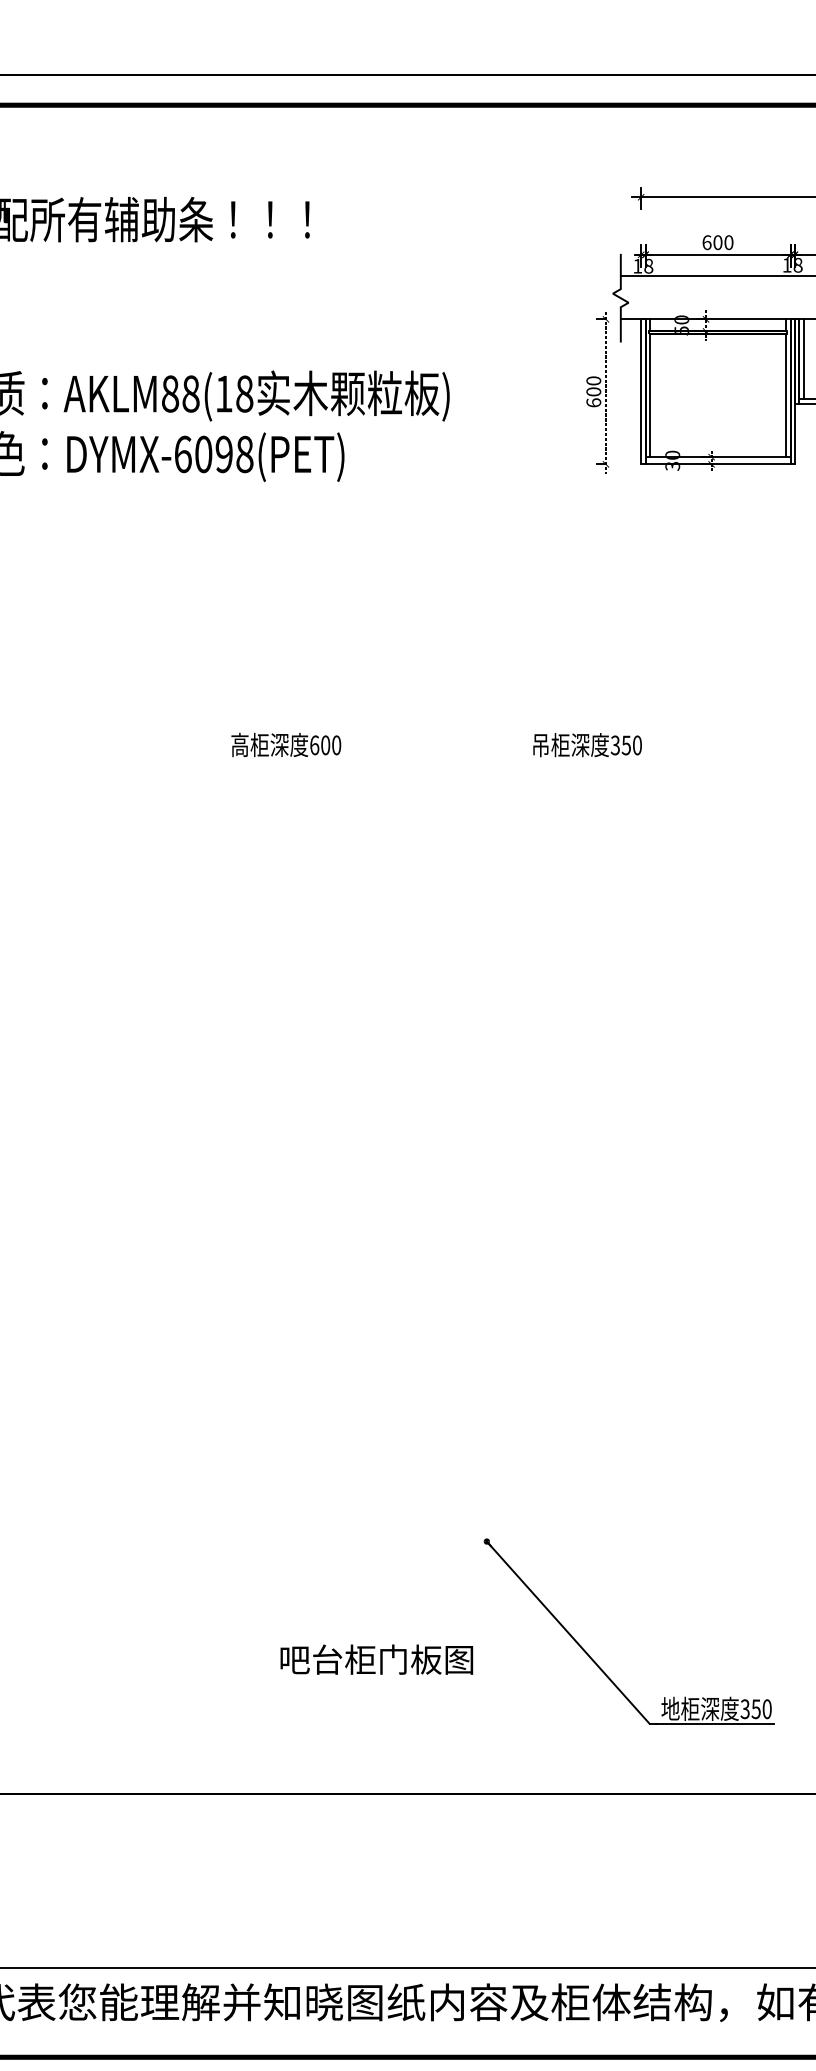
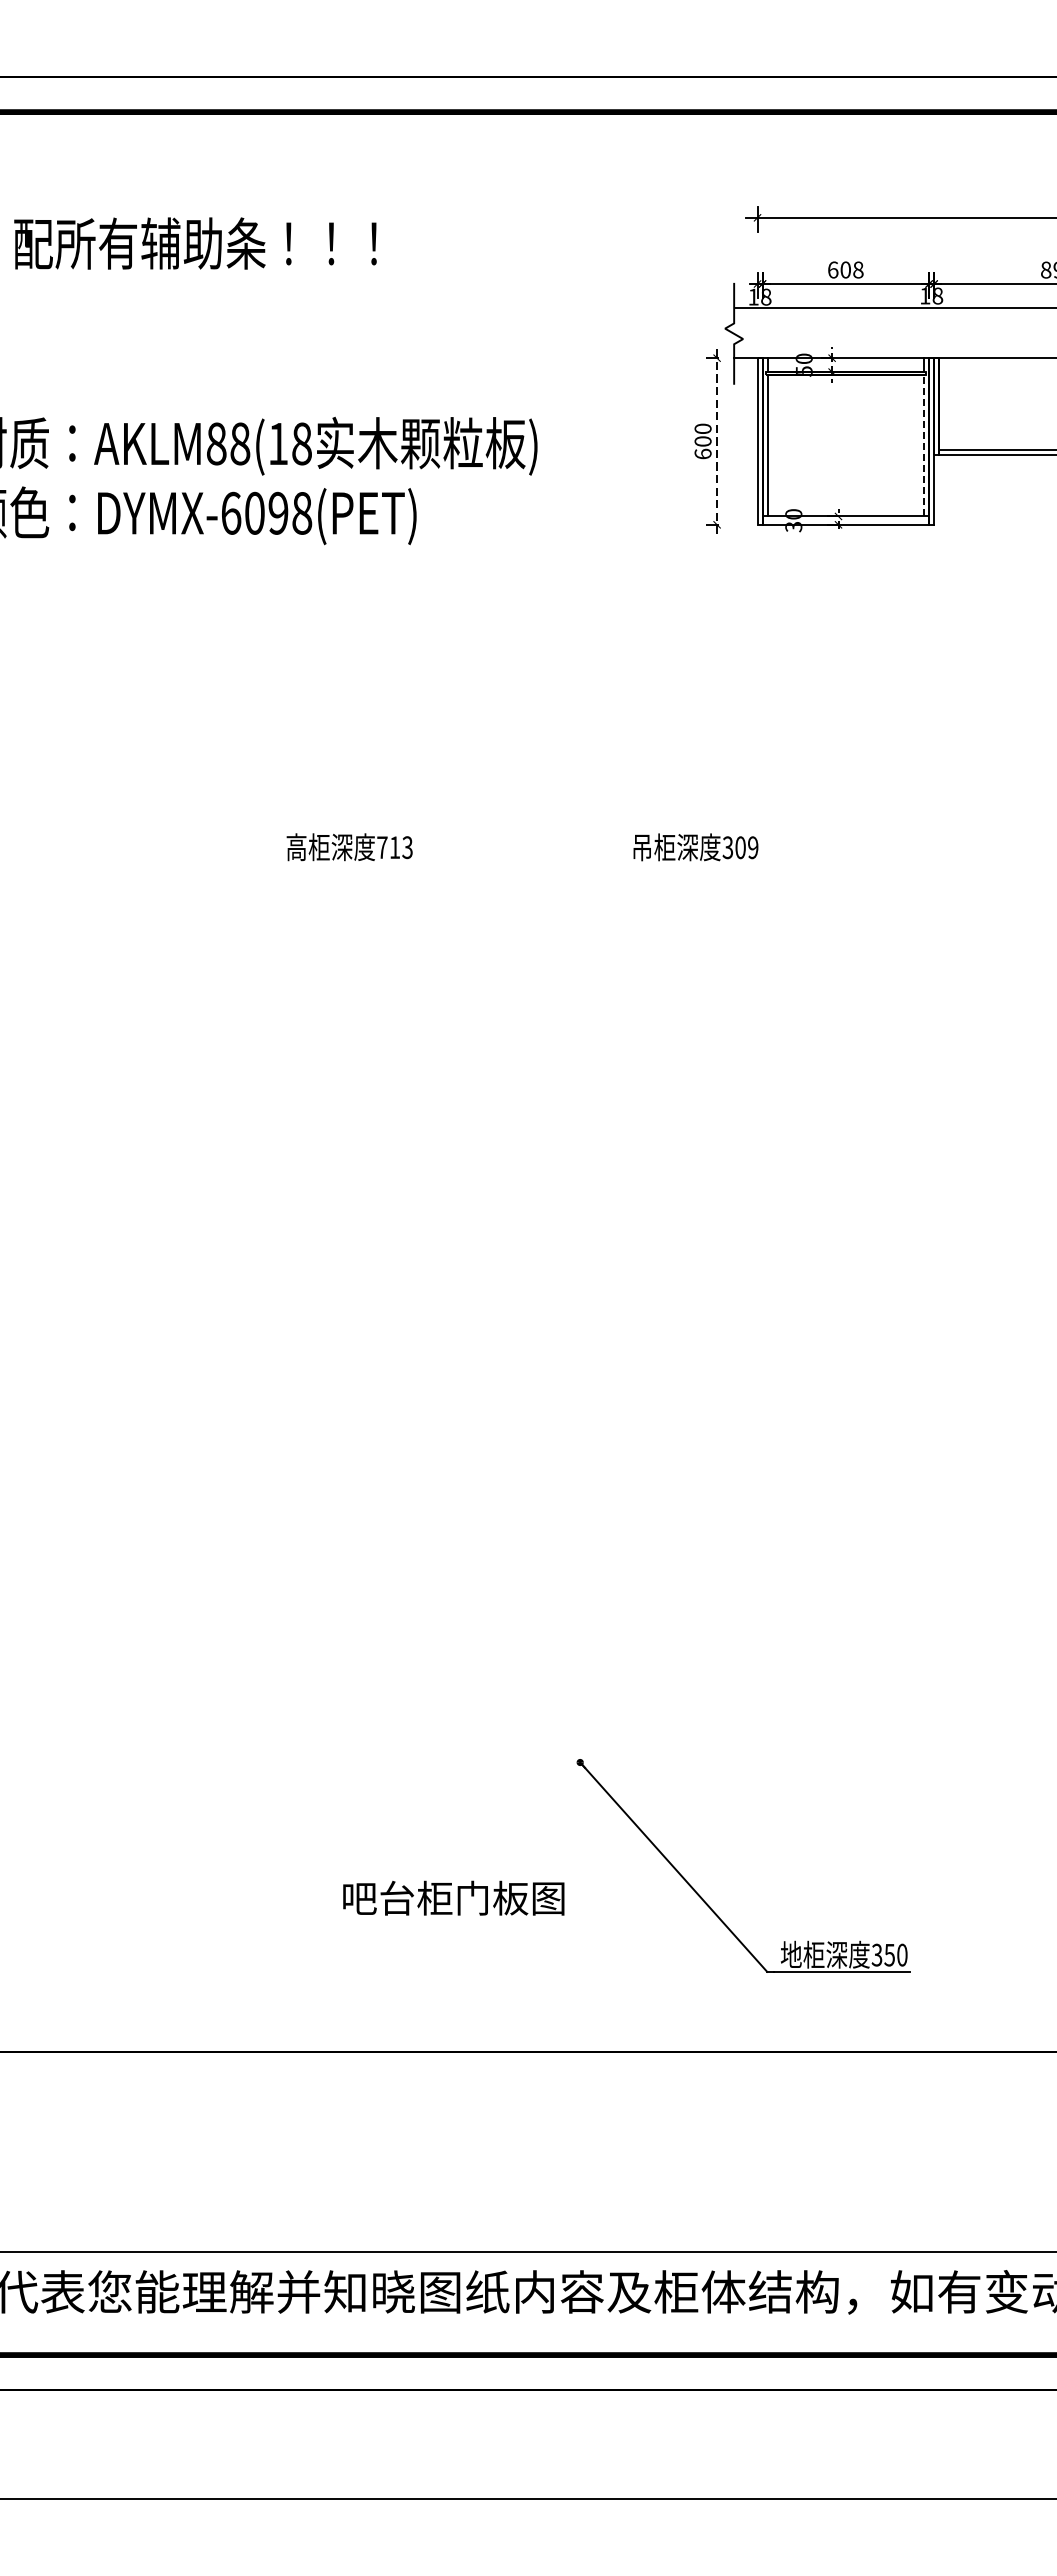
text: (729, 243) -> (858, 270), 600 -> 608
line: (803, 358) -> (944, 403), removed
line: (786, 395) -> (924, 445), solid -> dashed
text: (325, 745) -> (394, 847), 600 -> 713
text: (631, 745) -> (746, 847), 350 -> 309

